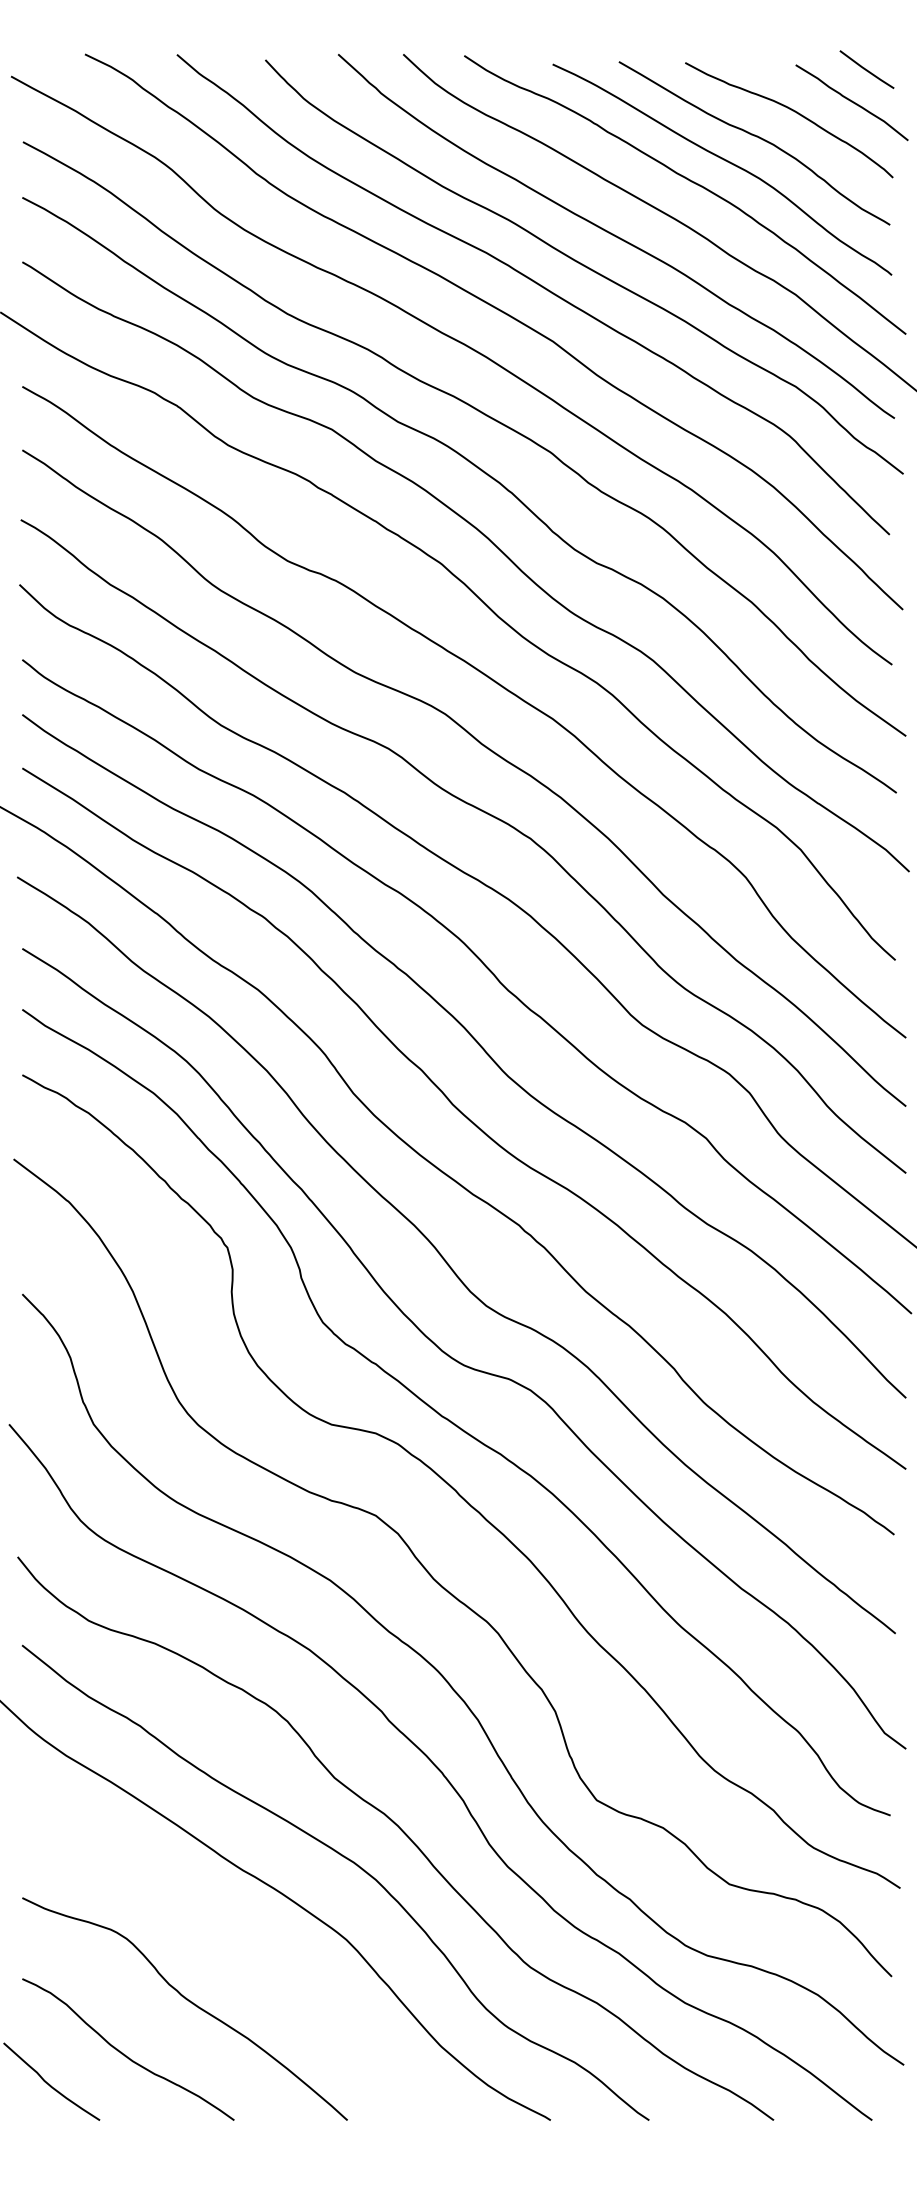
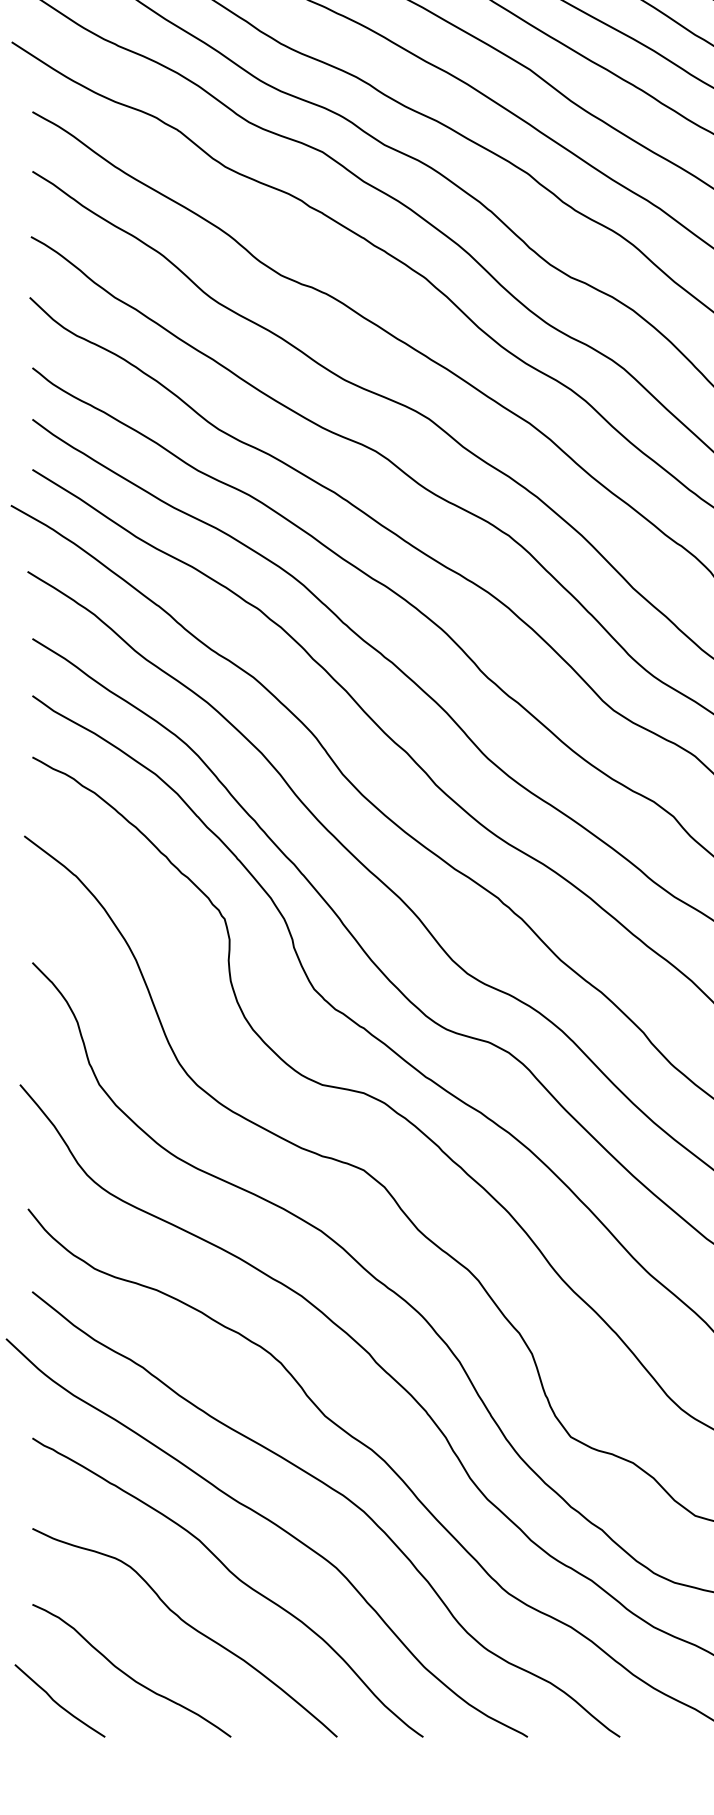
curve: (239, 1950) -> (236, 1577), added

